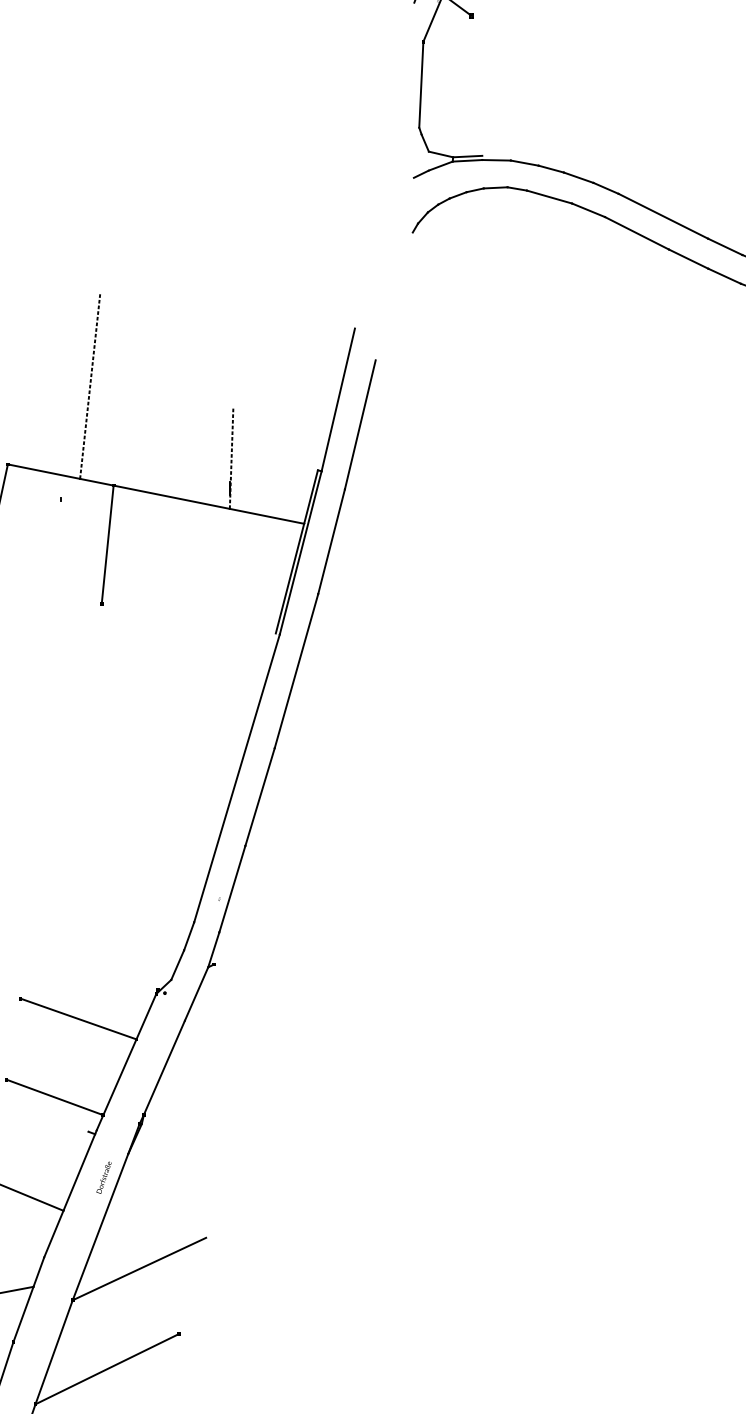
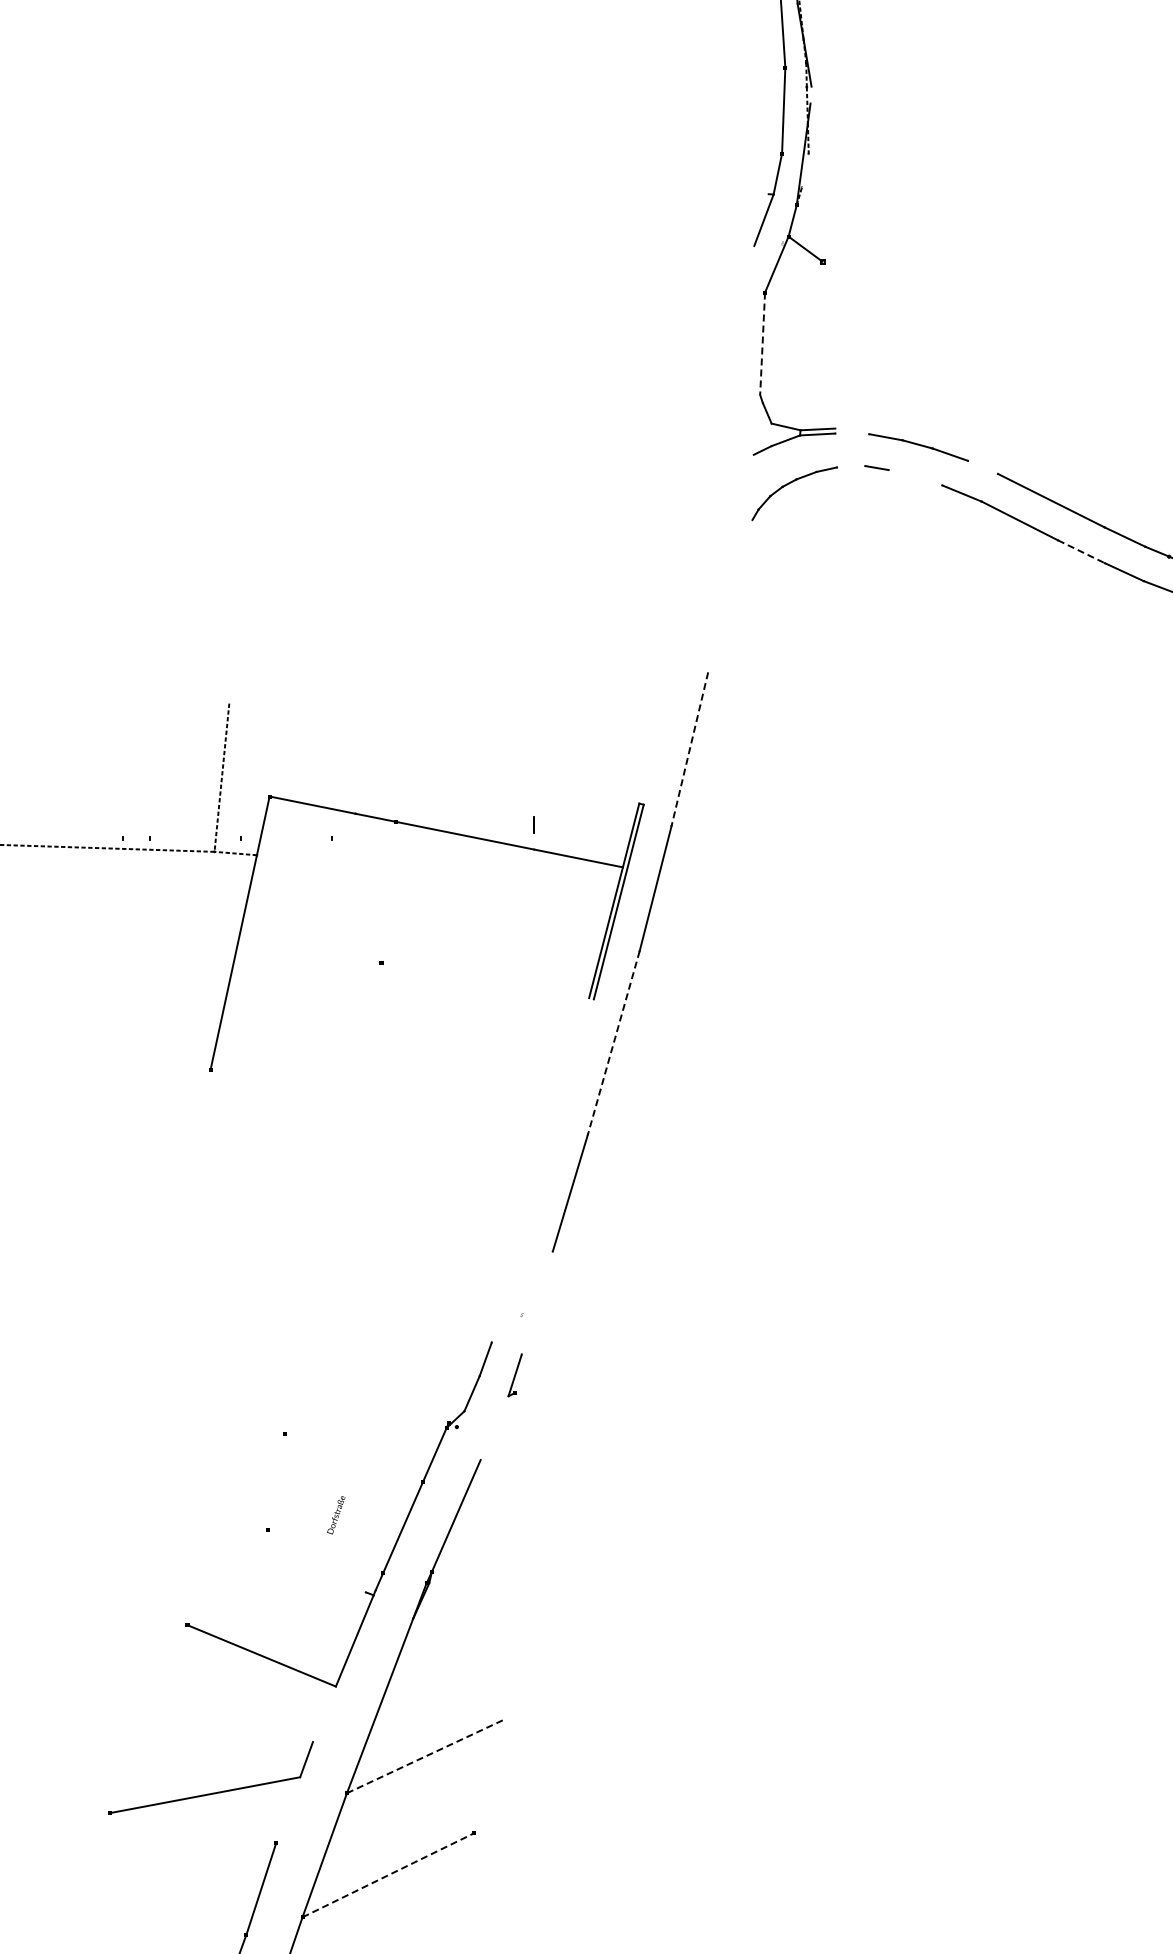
line: (421, 85) -> (762, 344), solid -> dashed
line: (496, 159) -> (852, 433), removed
line: (495, 187) -> (851, 466), removed
line: (605, 187) -> (982, 466), removed
line: (549, 196) -> (915, 477), removed
line: (688, 258) -> (1081, 551), solid -> dashed
line: (89, 385) -> (367, 702), removed
line: (338, 399) -> (663, 719), removed
line: (360, 424) -> (689, 749), solid -> dashed
line: (231, 458) -> (536, 789), removed
line: (107, 544) -> (388, 892), removed
line: (296, 671) -> (613, 1043), solid -> dashed
line: (236, 778) -> (542, 1170), removed
line: (231, 888) -> (536, 1302), removed
line: (196, 994) -> (494, 1428), removed
line: (78, 1018) -> (353, 1457), removed
line: (54, 1097) -> (325, 1551), removed
text: (104, 1178) -> (336, 1515), moved
line: (53, 1234) -> (323, 1714), removed
line: (139, 1269) -> (426, 1756), solid -> dashed
line: (23, 1313) -> (288, 1809), removed
line: (107, 1369) -> (388, 1875), solid -> dashed

